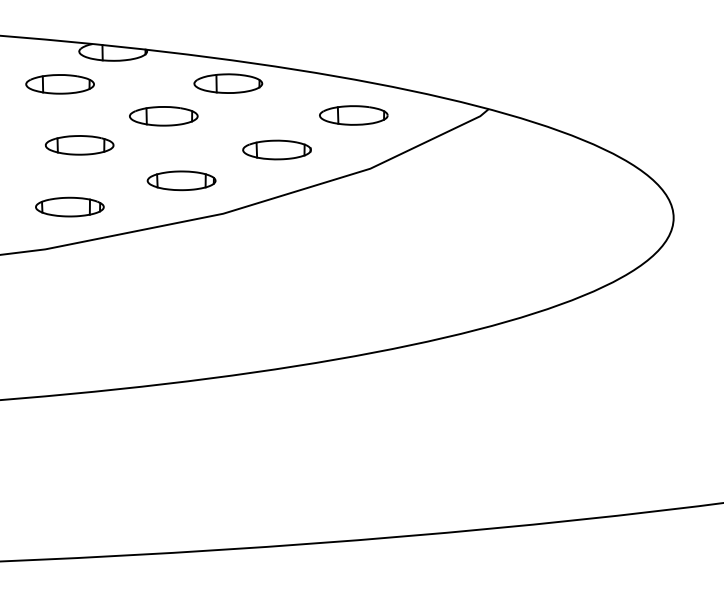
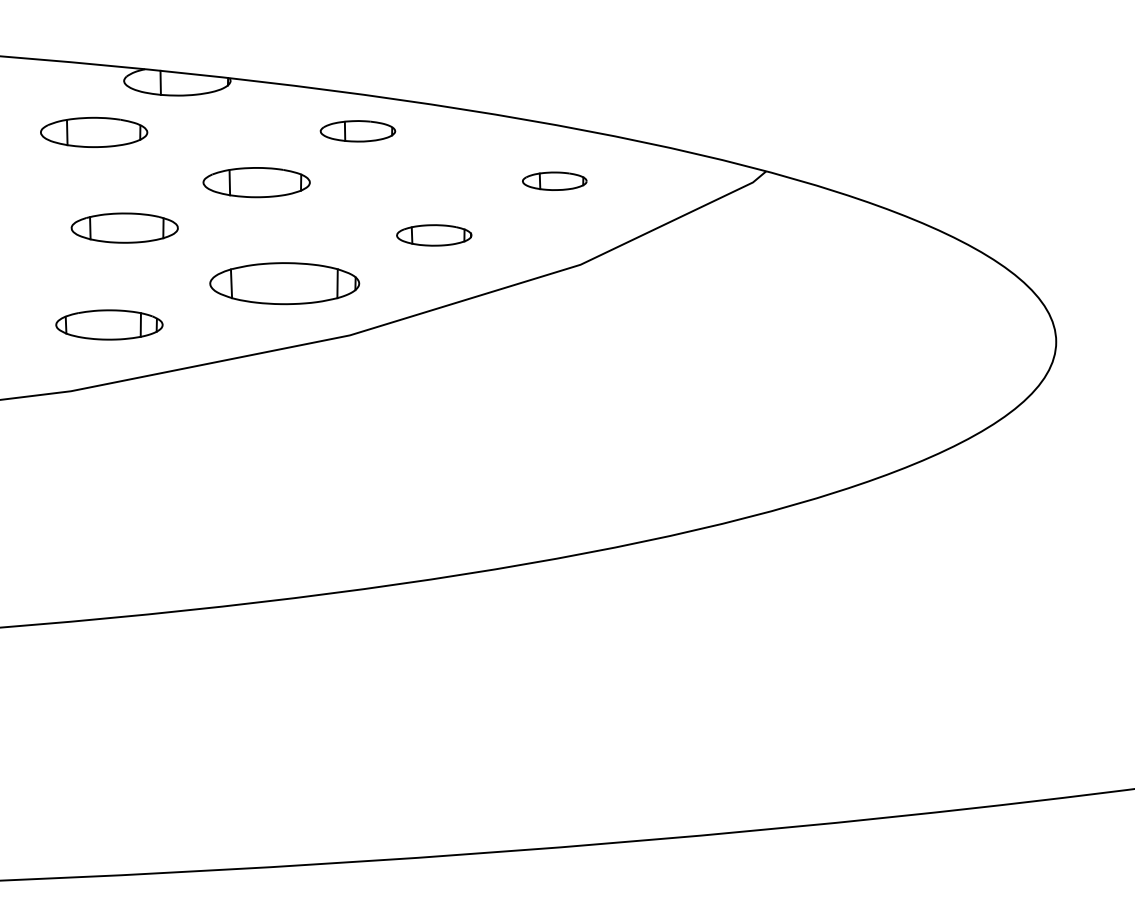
part: (228, 83) -> (358, 131), size x0.7
part: (353, 115) -> (554, 181), size x0.6
part: (276, 149) -> (433, 234), size x0.7
part: (181, 180) -> (284, 283), size x1.4

